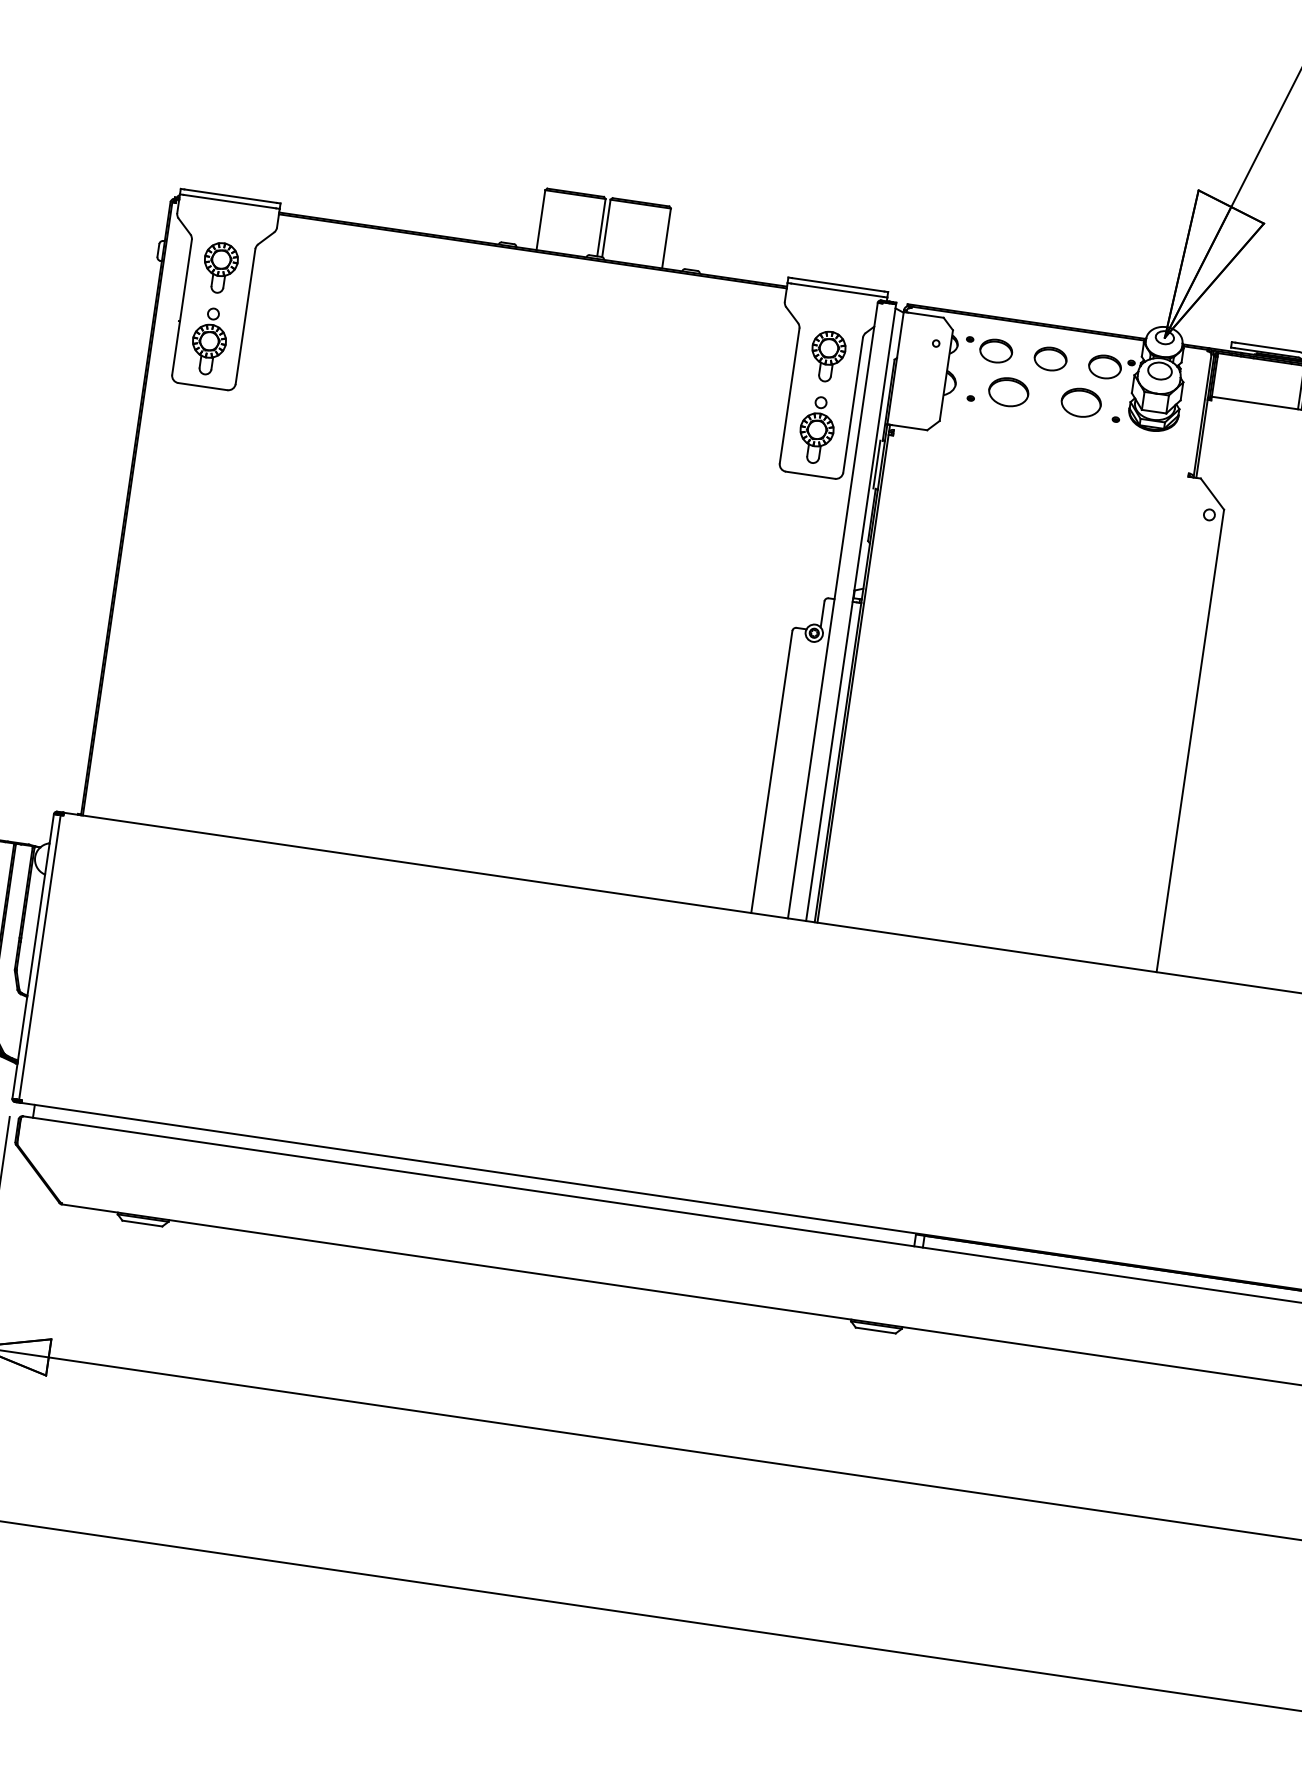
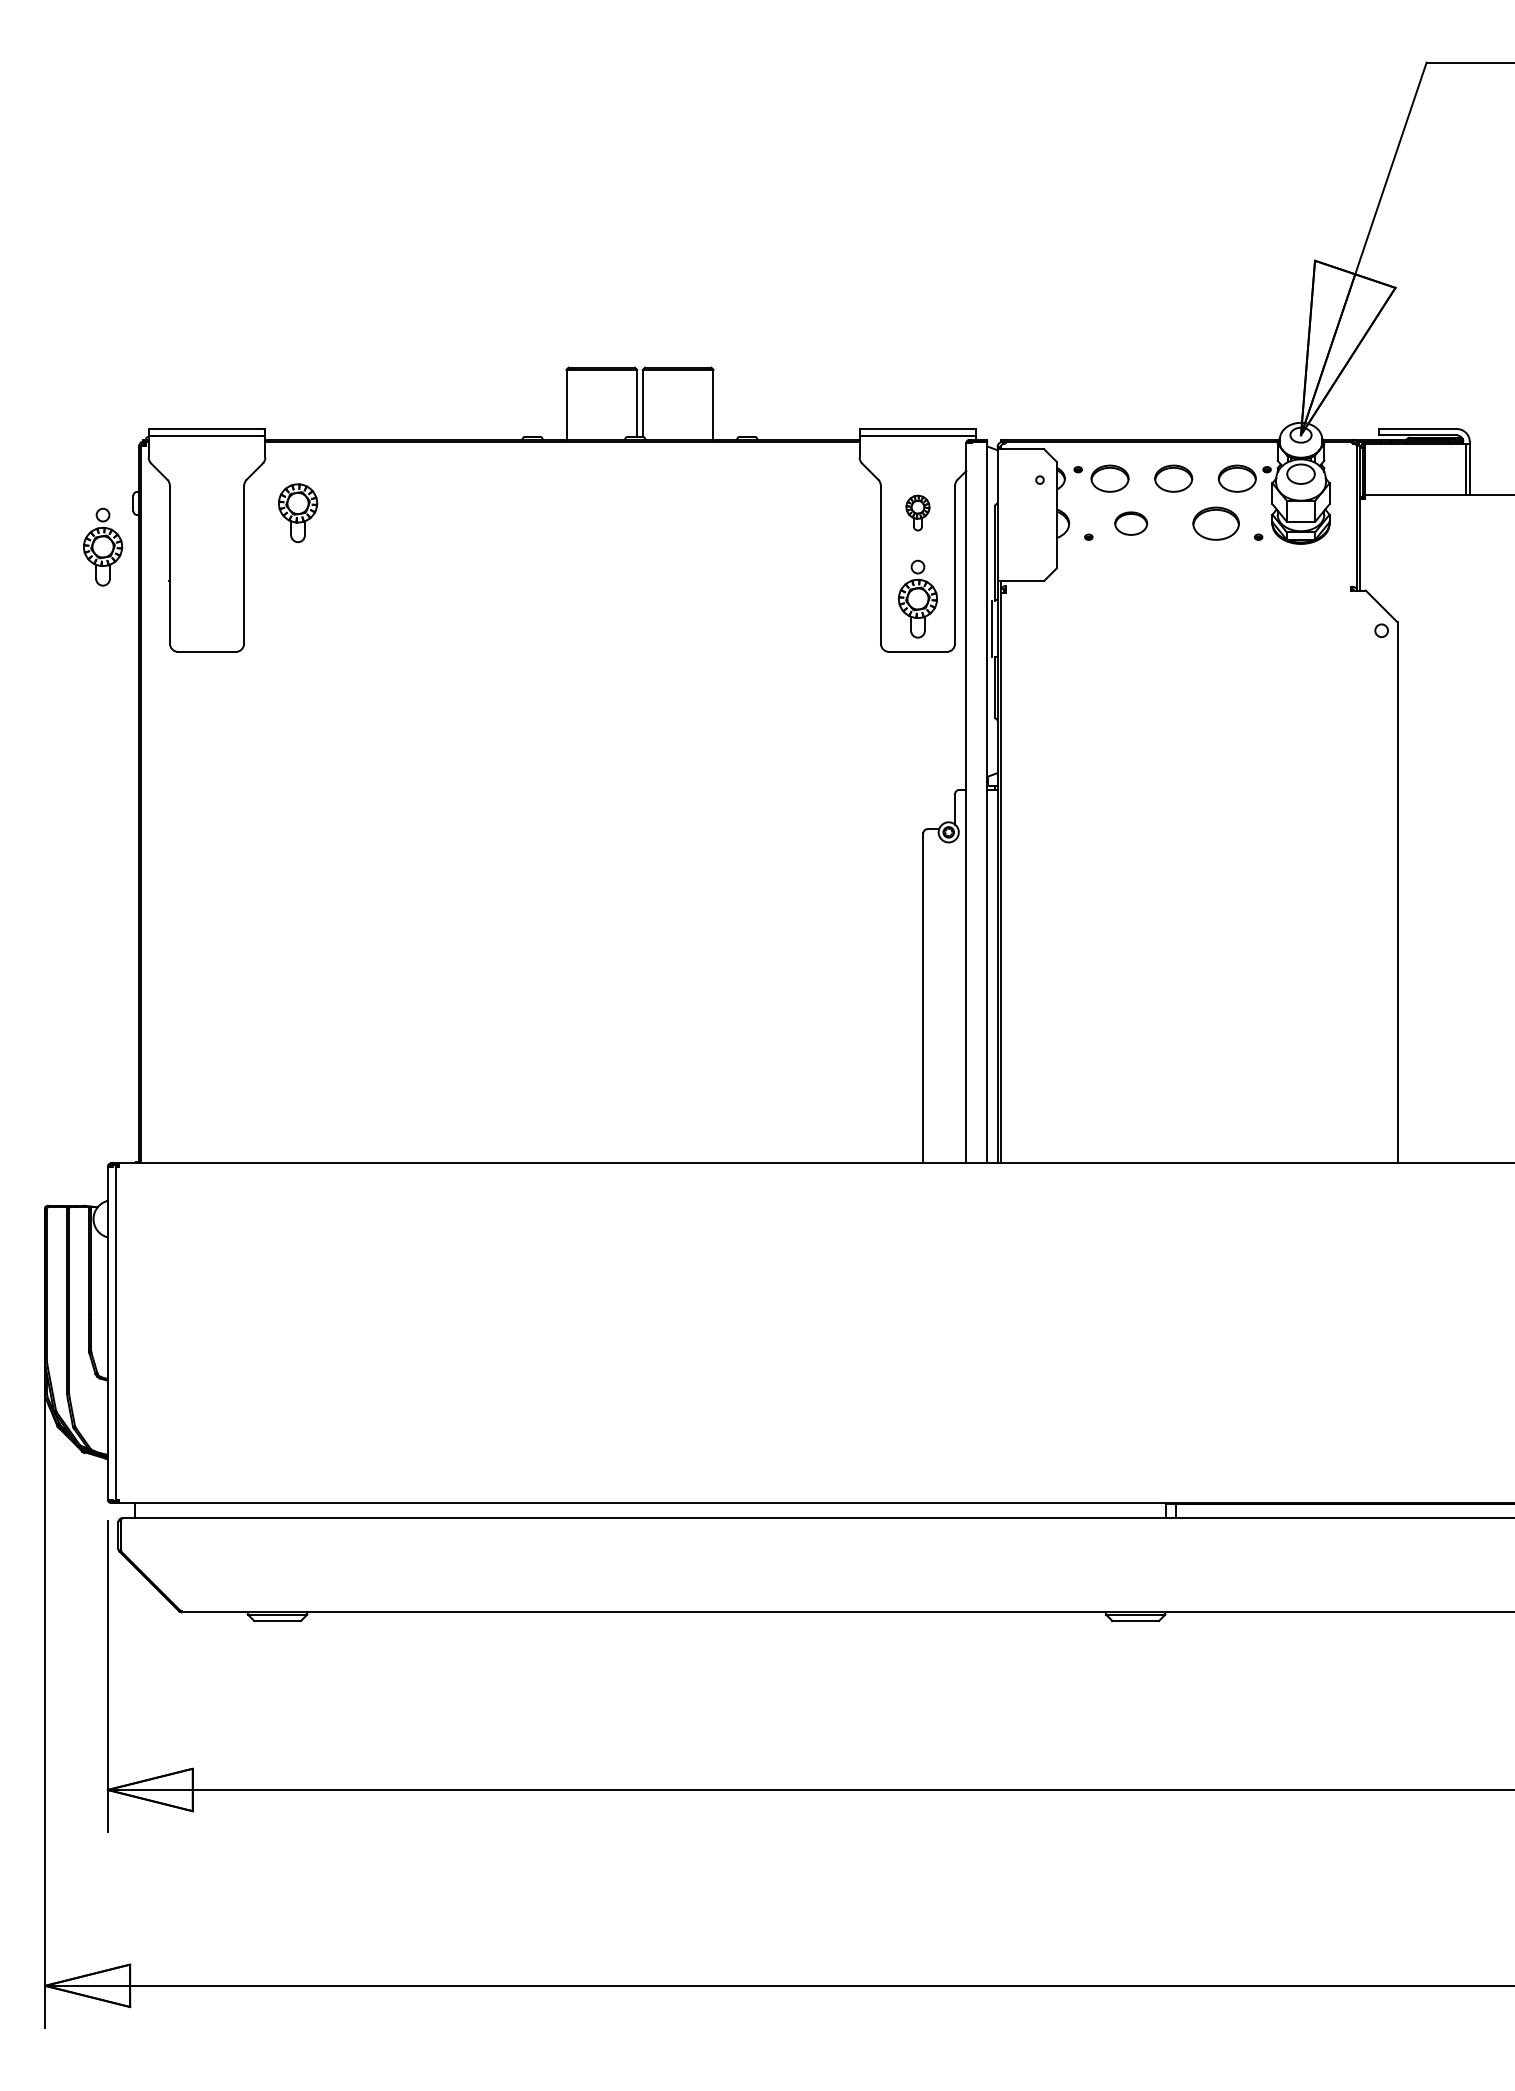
part: (220, 267) -> (298, 512), moved
part: (209, 340) -> (103, 546), moved
part: (827, 355) -> (917, 512), size x0.6
part: (1008, 391) -> (1130, 523), size x0.7

